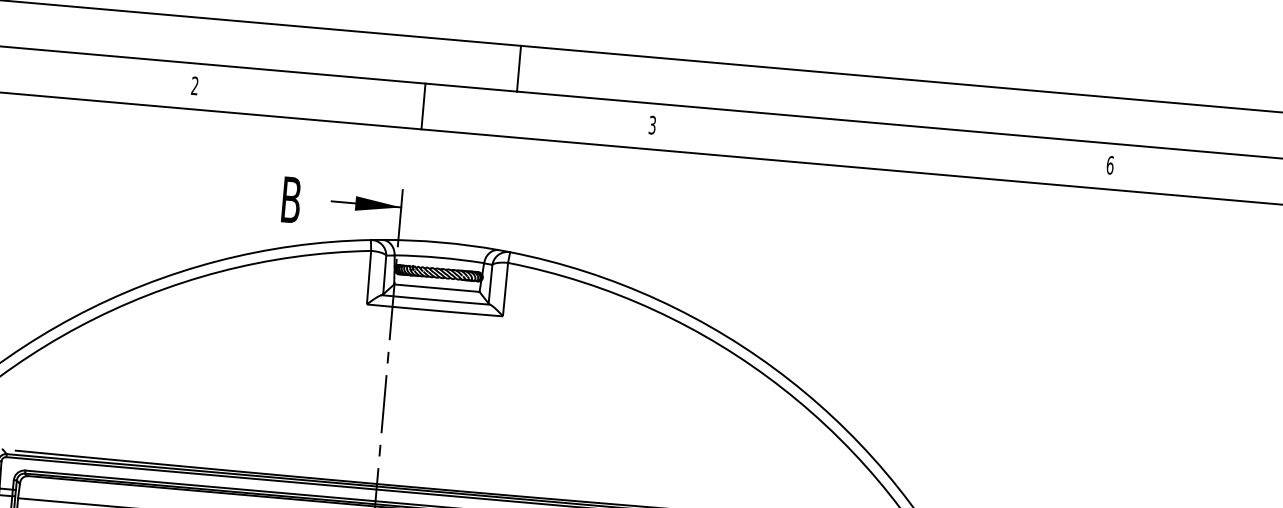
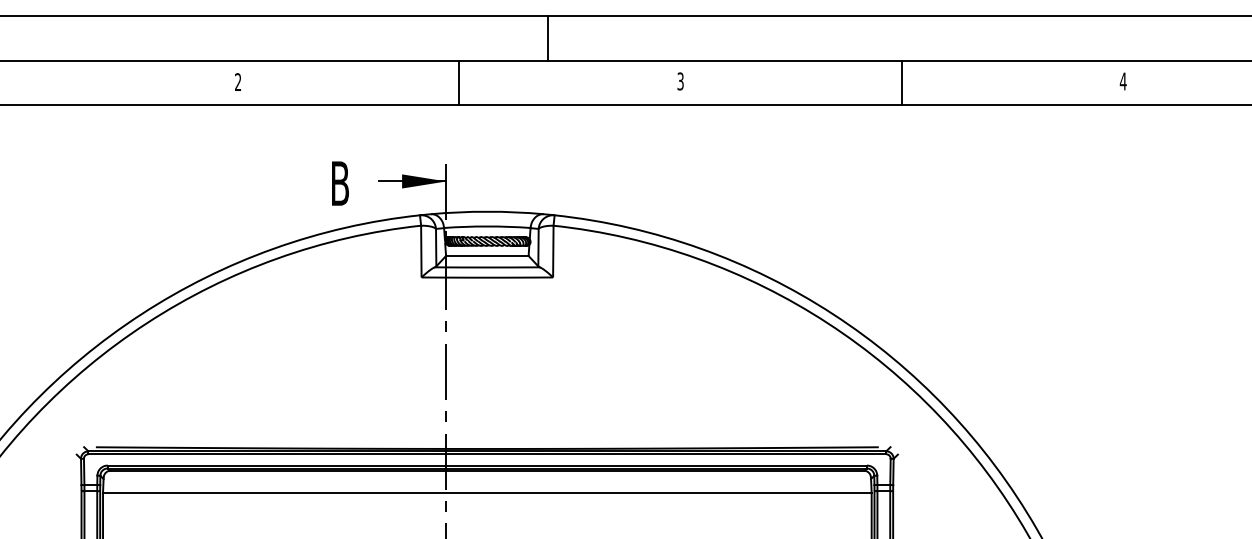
line: (880, 146) -> (901, 82), added
text: (1109, 165) -> (1122, 81), 6 -> 4

